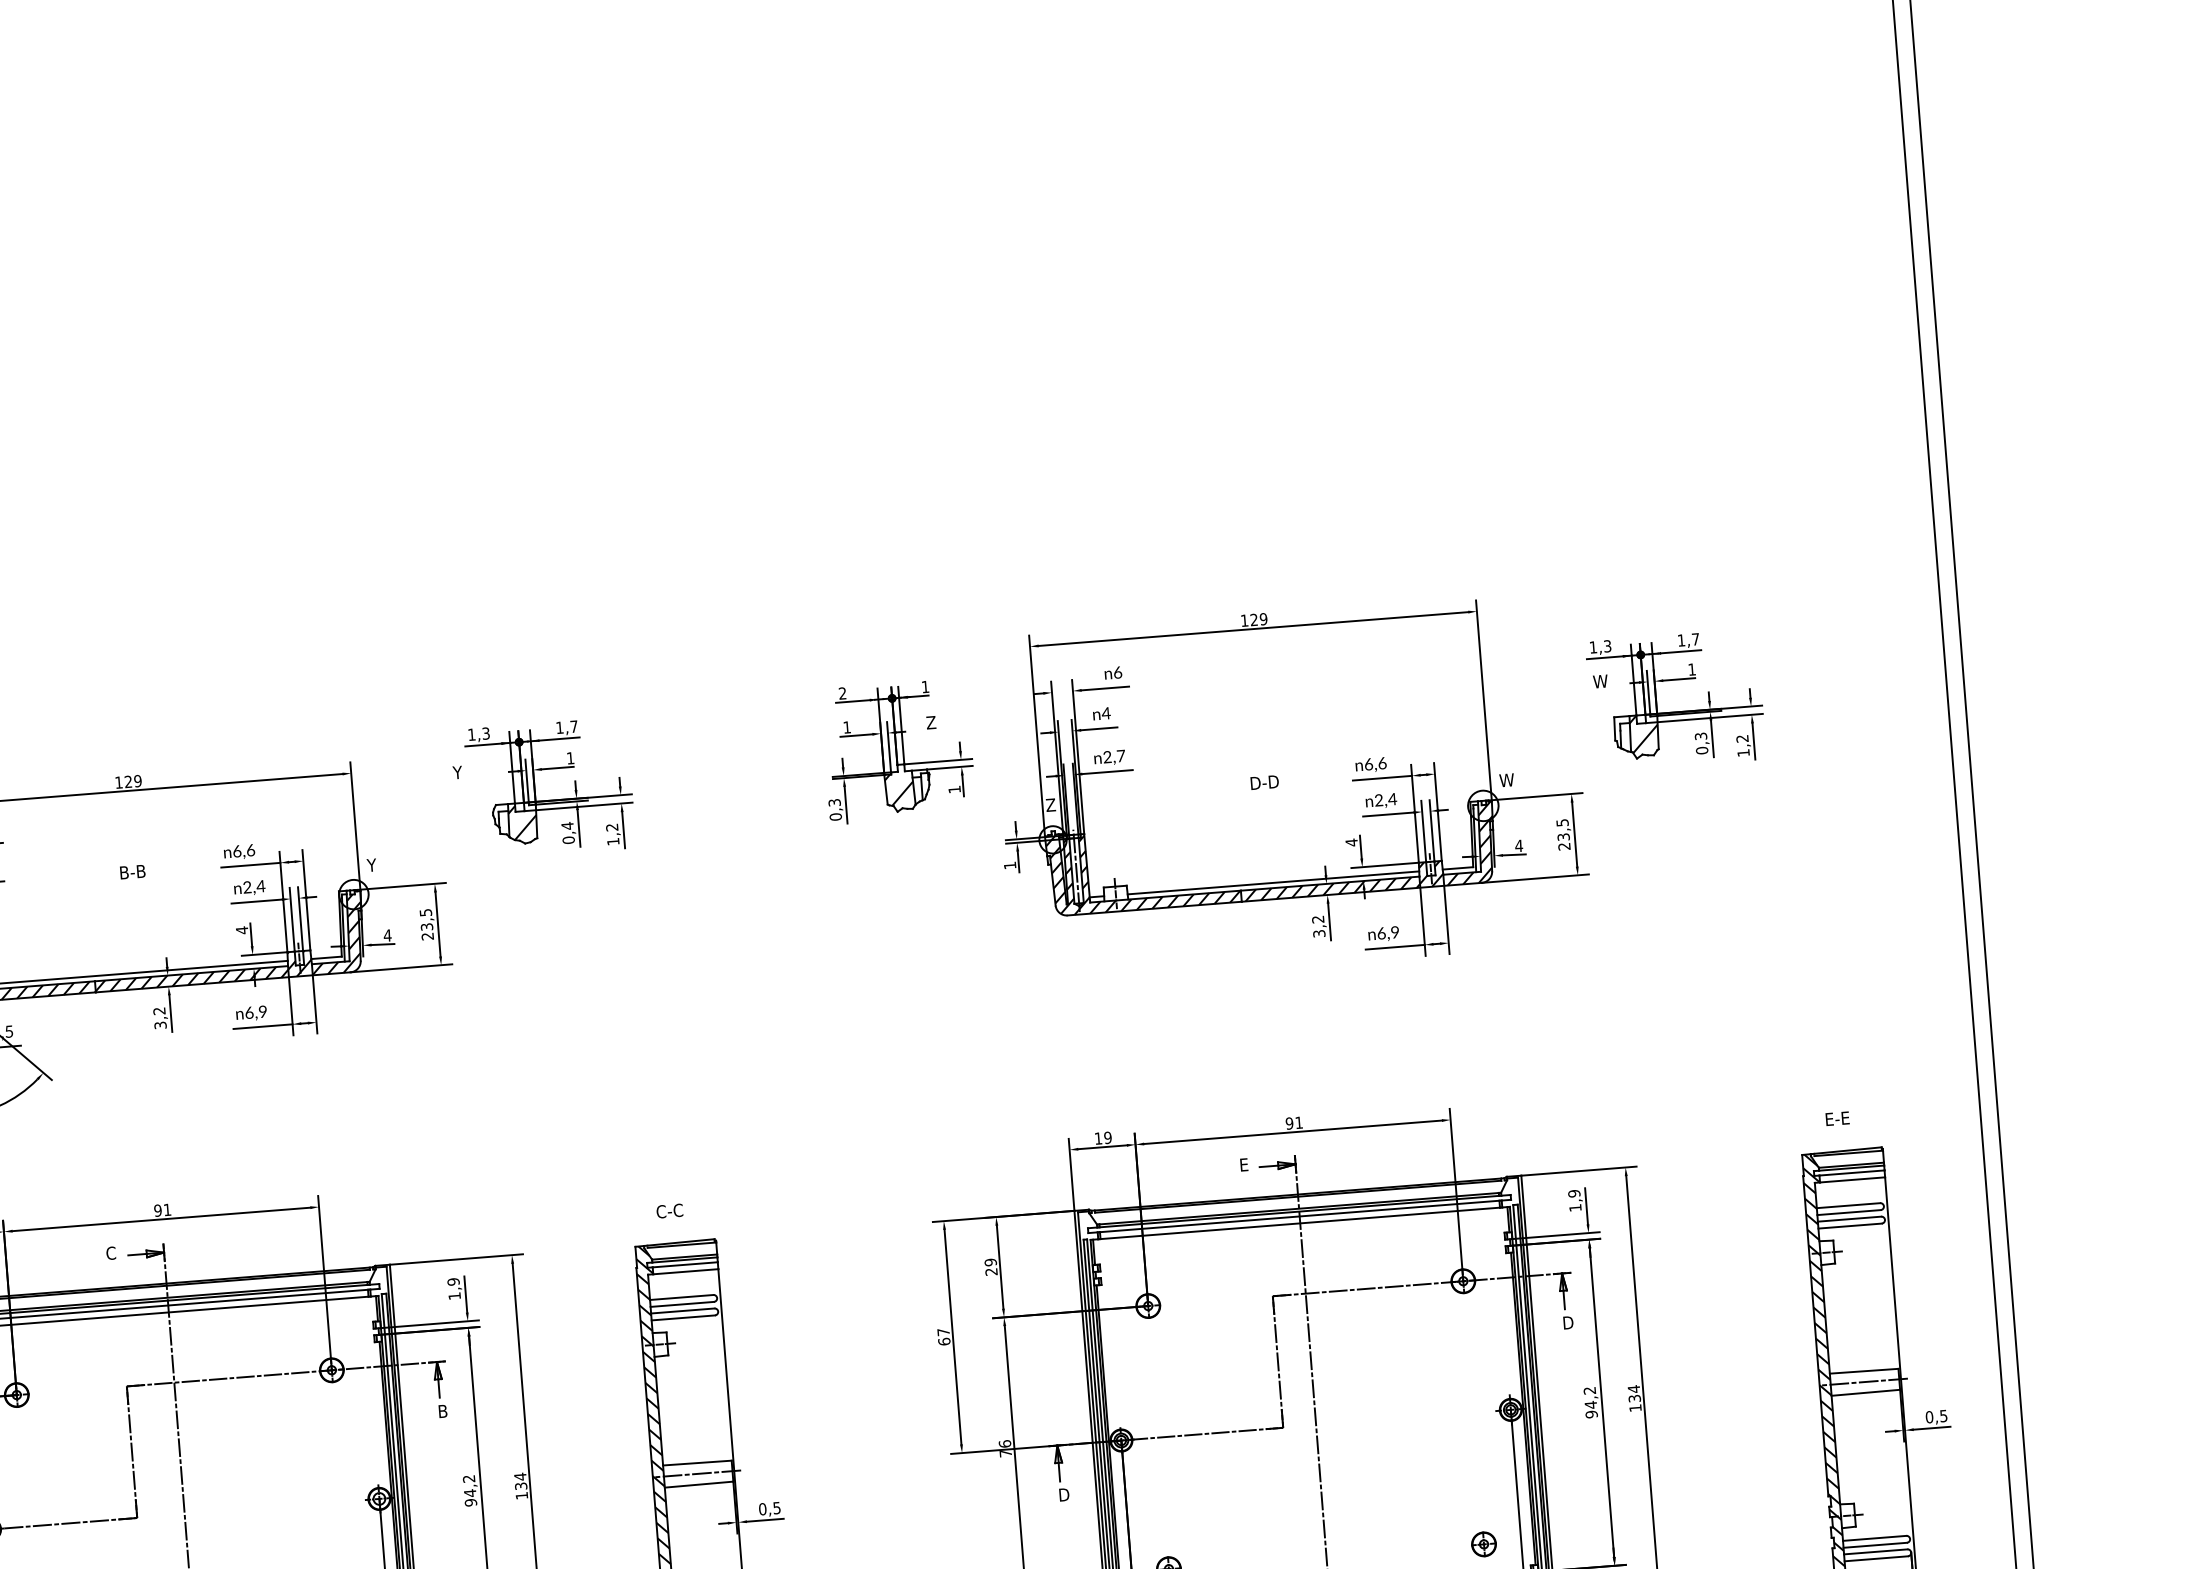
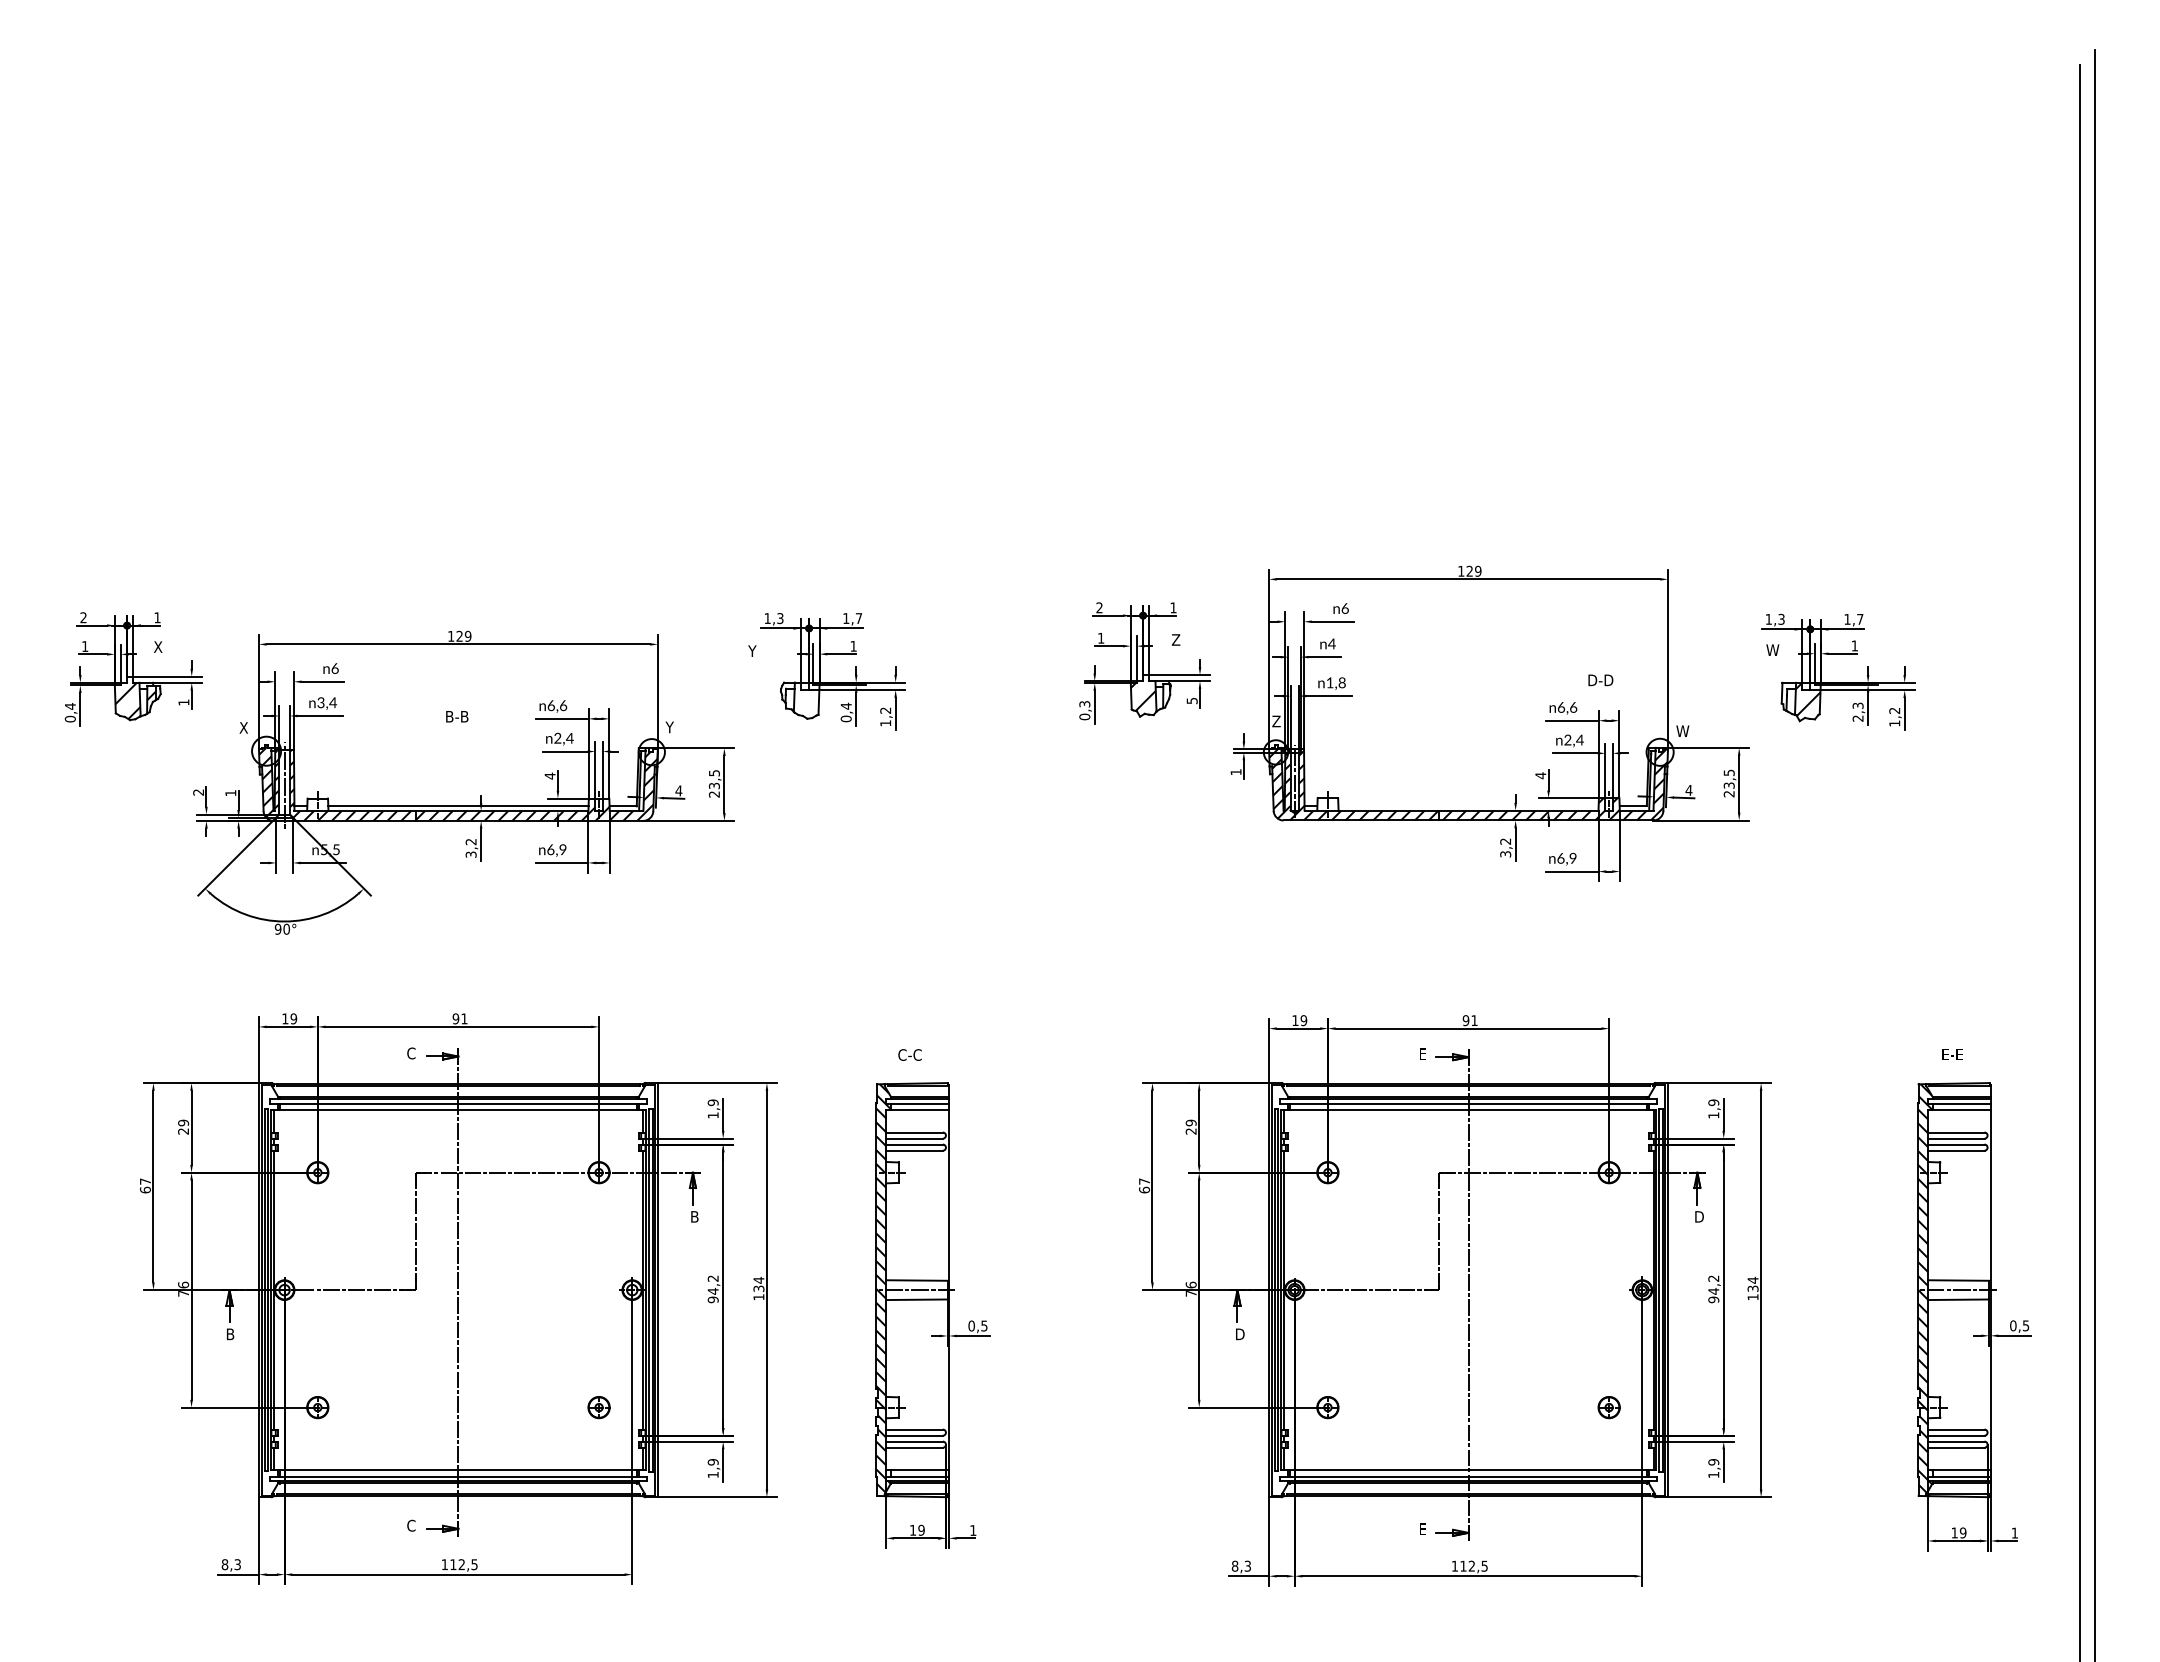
text: (1701, 750) -> (1857, 718), 0,3 -> 2,3
text: (1113, 756) -> (1335, 682), 2,7 -> 1,8
text: (1264, 782) -> (1600, 680), moved
text: (953, 790) -> (1191, 701), 1 -> 5
hatch: (522, 821) -> (806, 699), removed
line: (1273, 882) -> (1468, 805), removed

